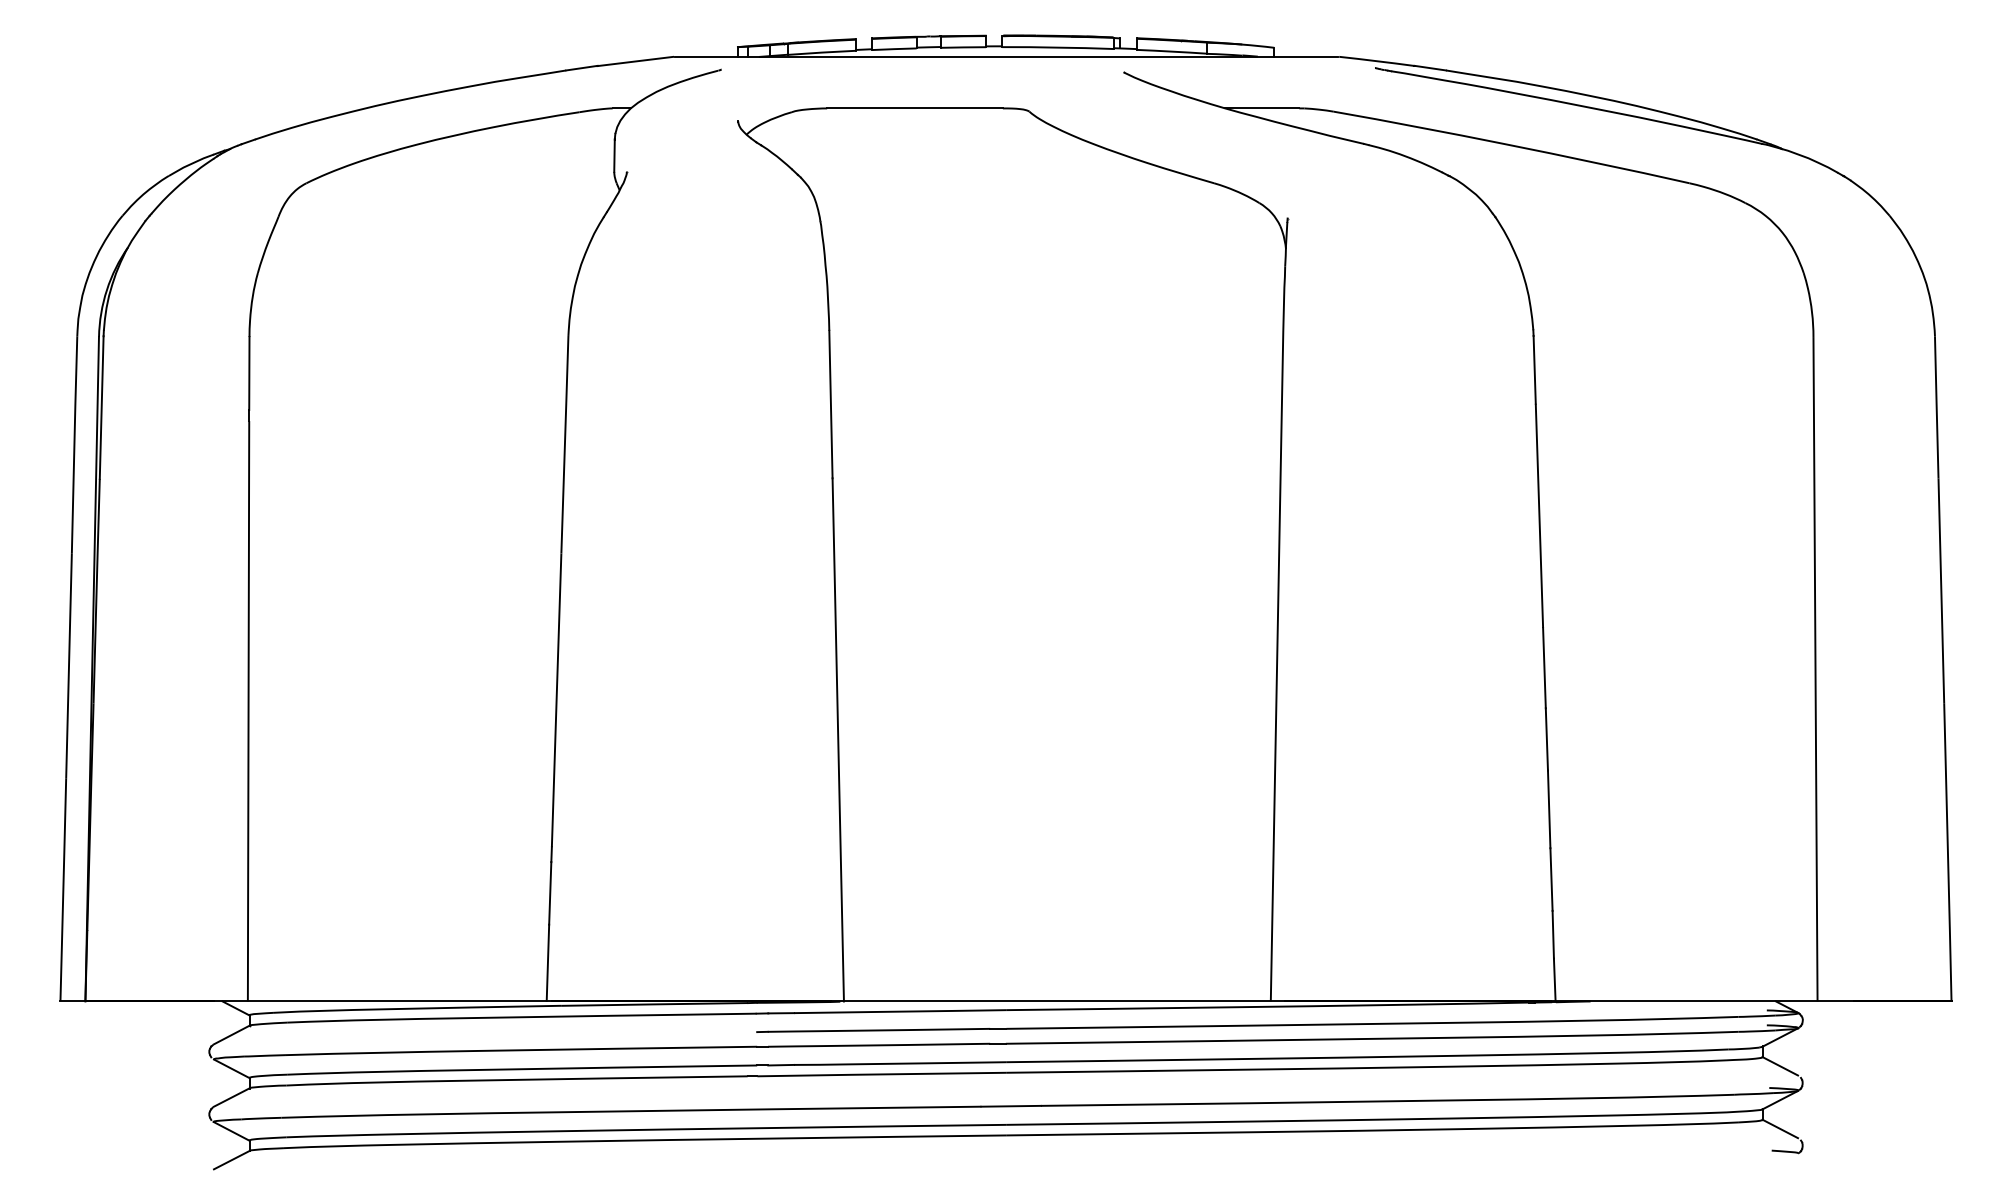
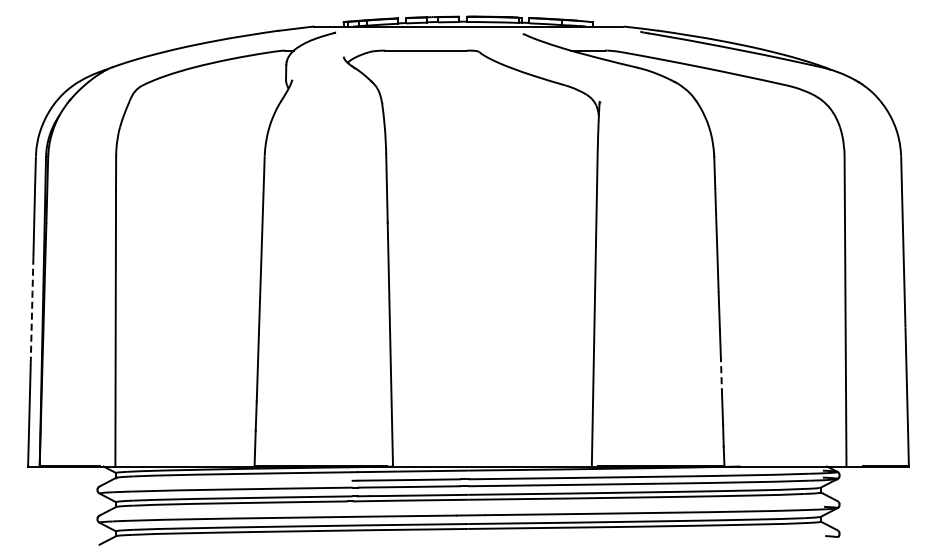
line: (69, 666) -> (32, 310), solid -> dashed
line: (1549, 808) -> (721, 376), solid -> dashed

